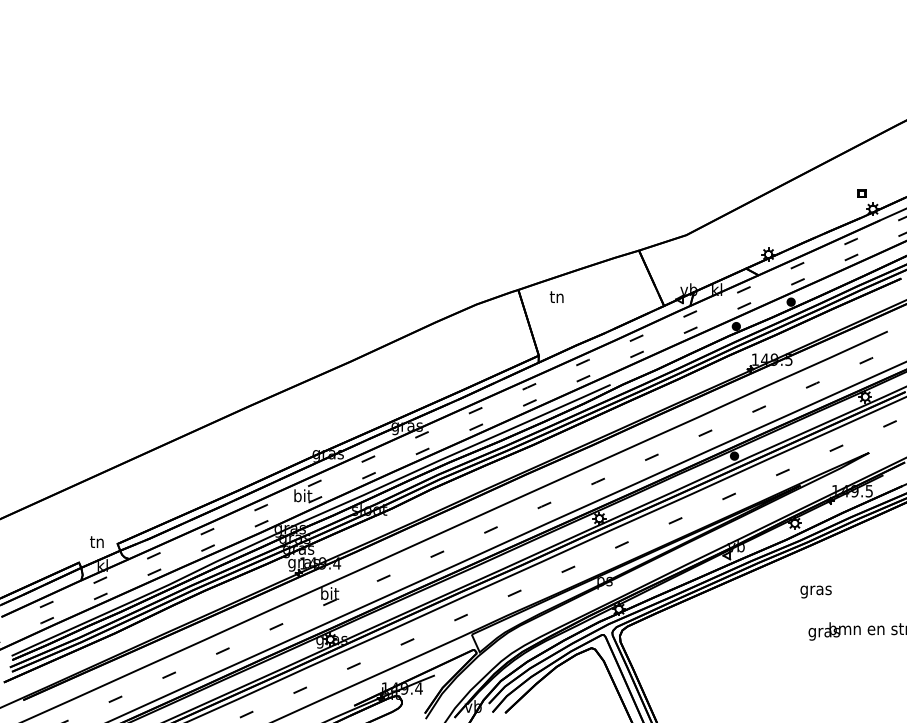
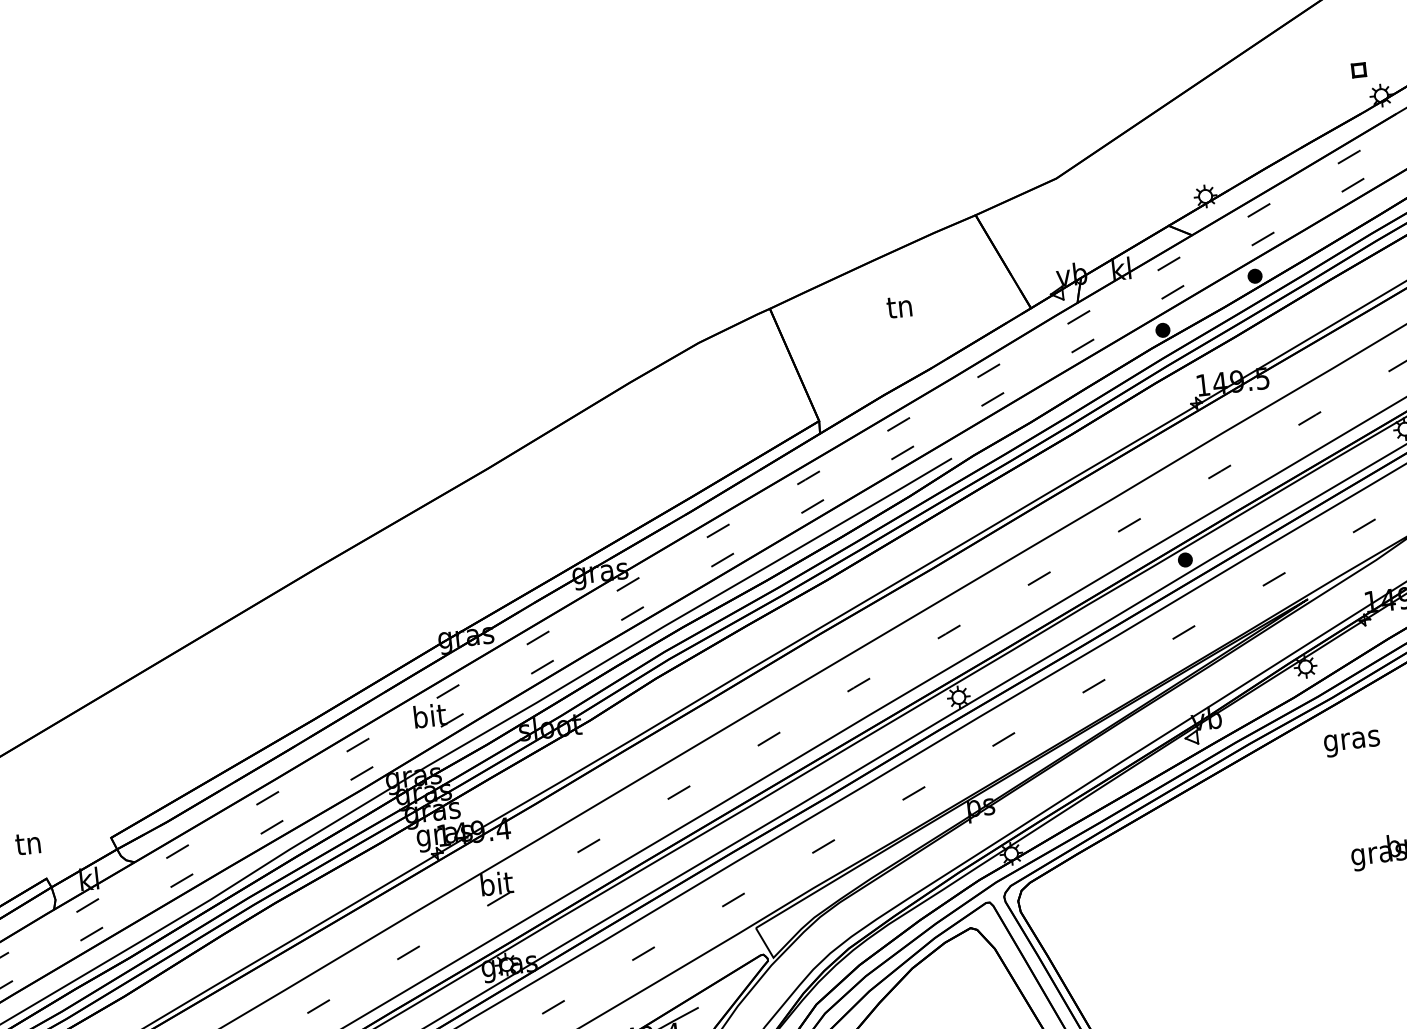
text: (556, 296) -> (898, 306), moved
text: (96, 541) -> (27, 842), moved
text: (815, 591) -> (1351, 742), moved

